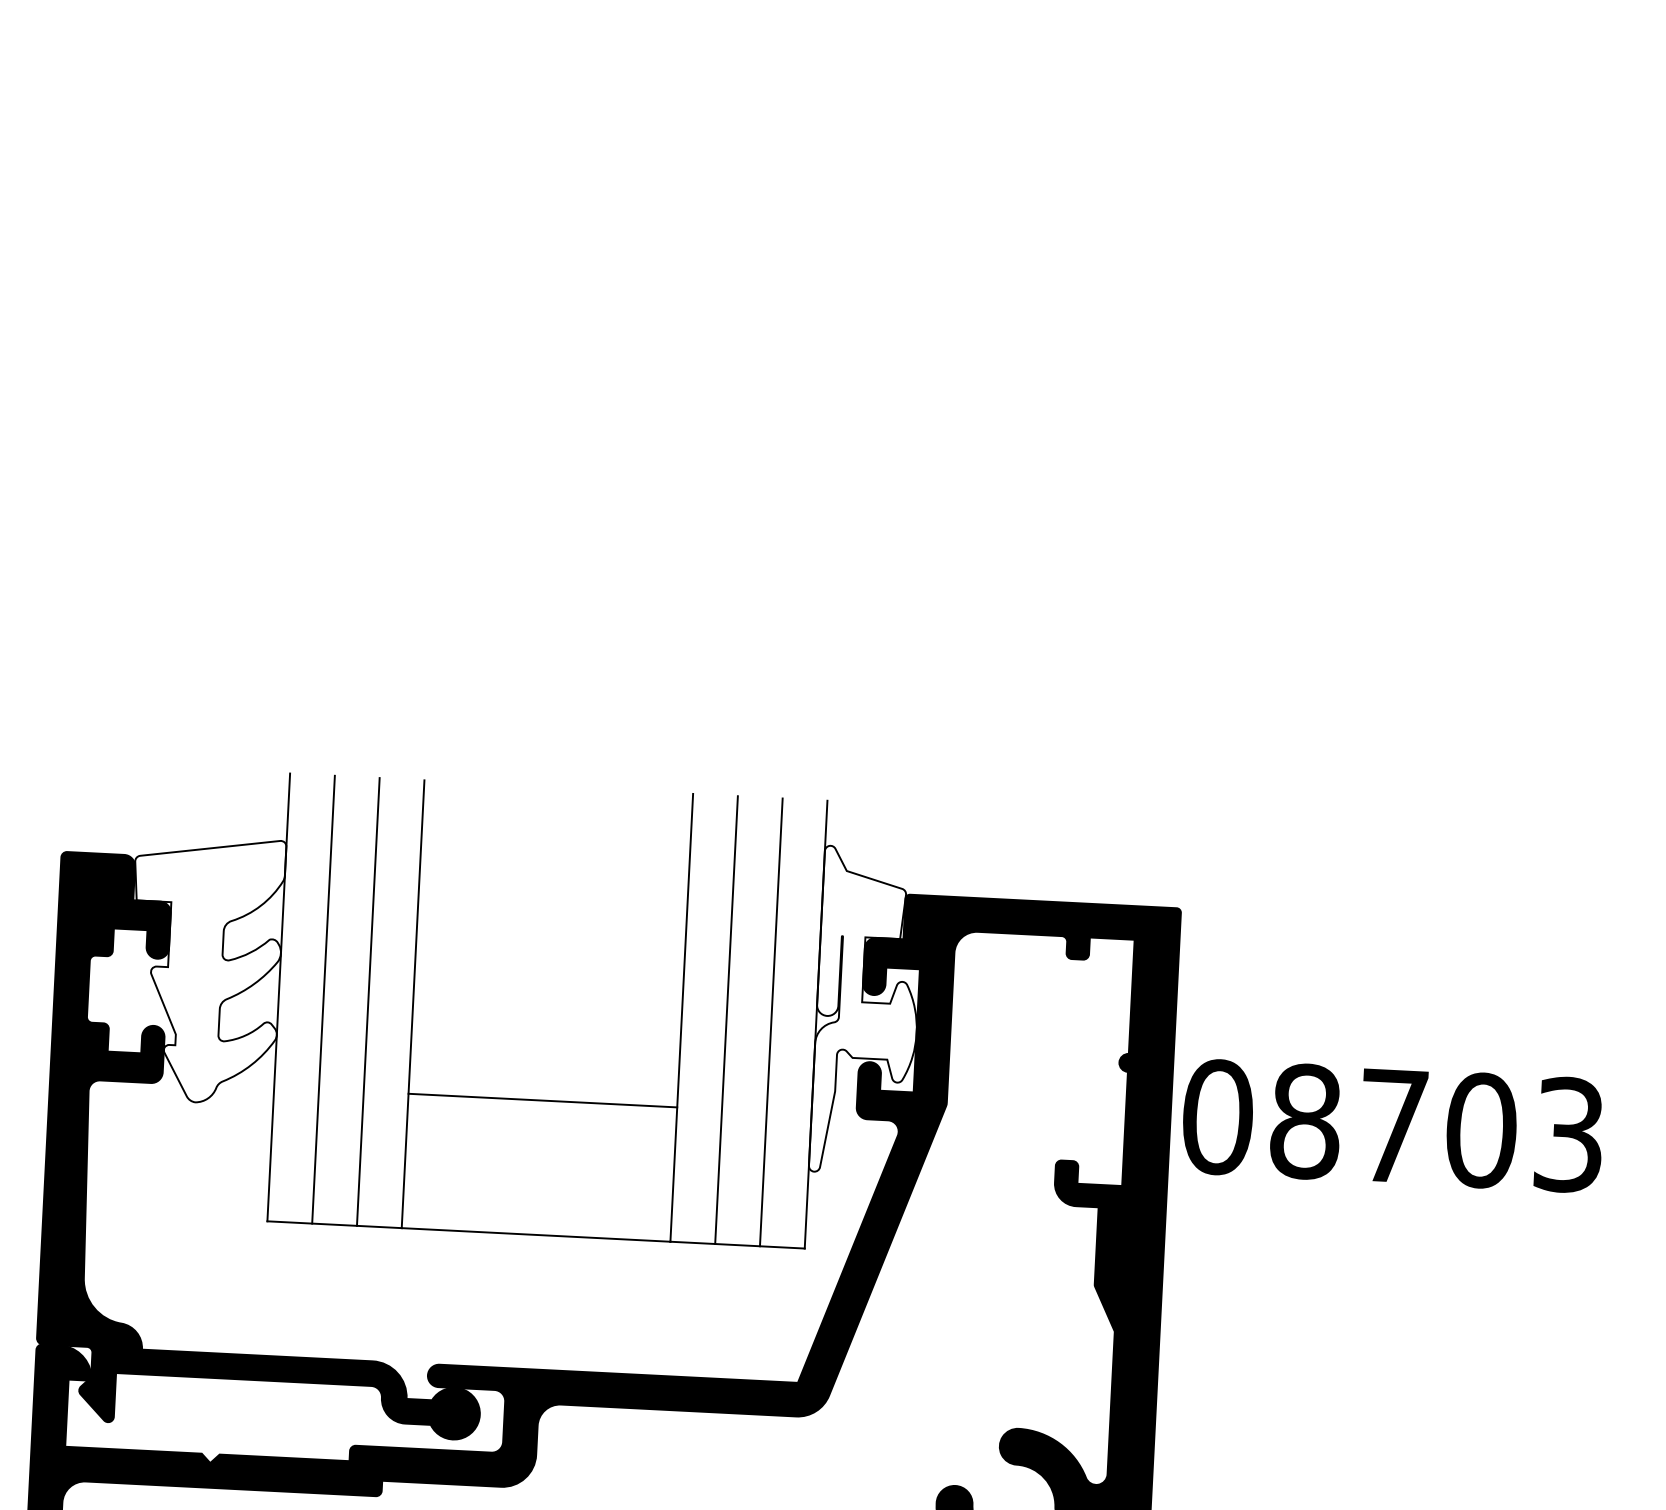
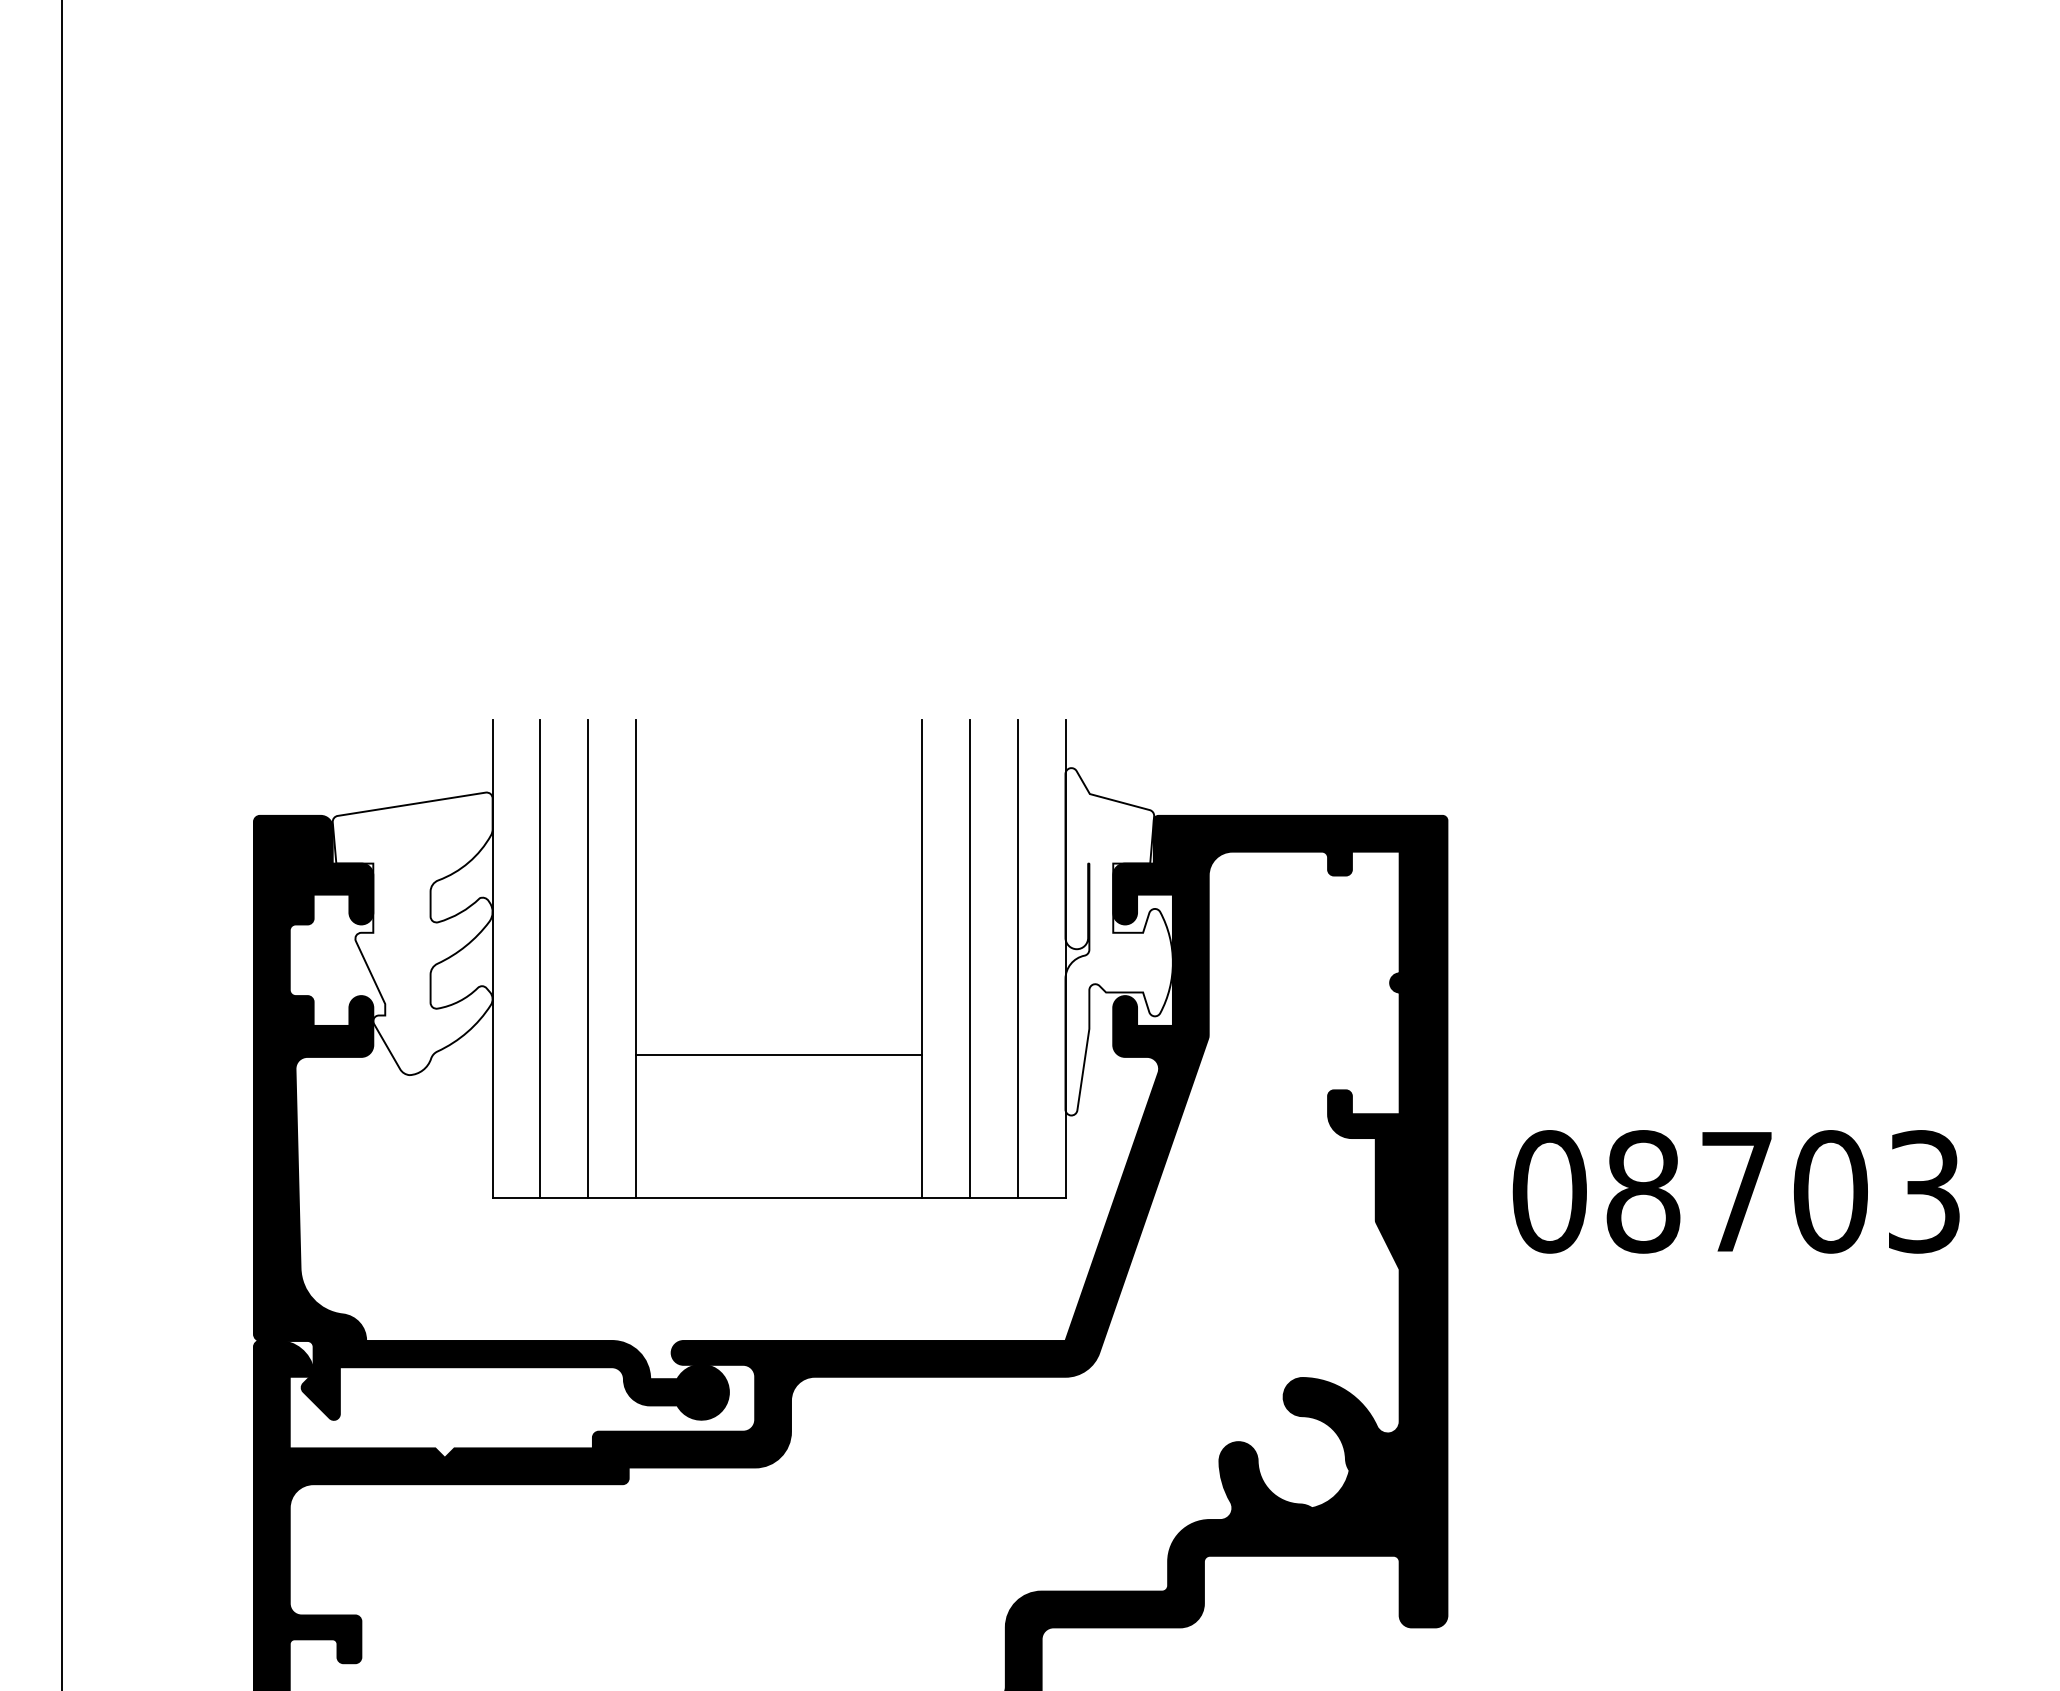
text: (1392, 1125) -> (1735, 1191), moved

